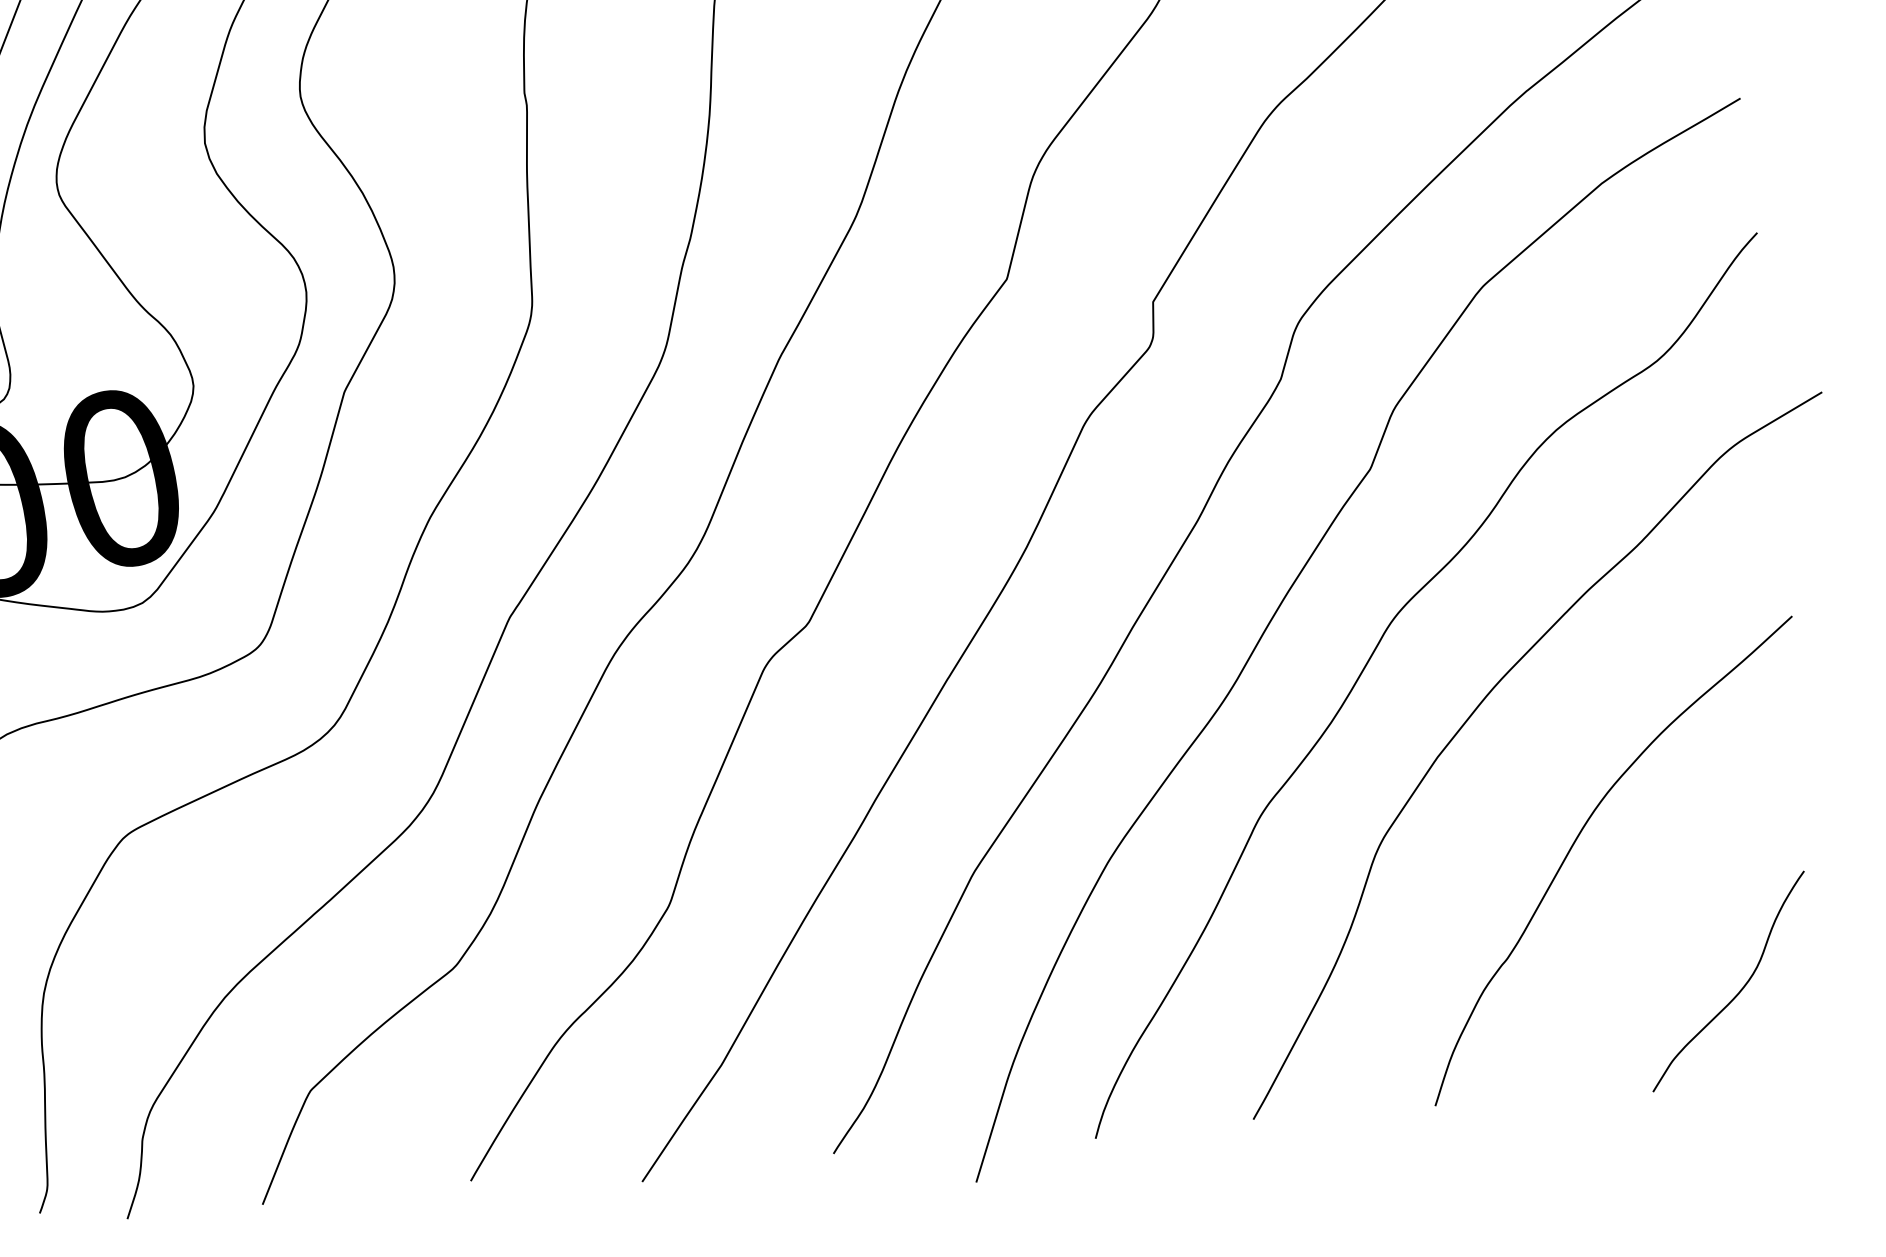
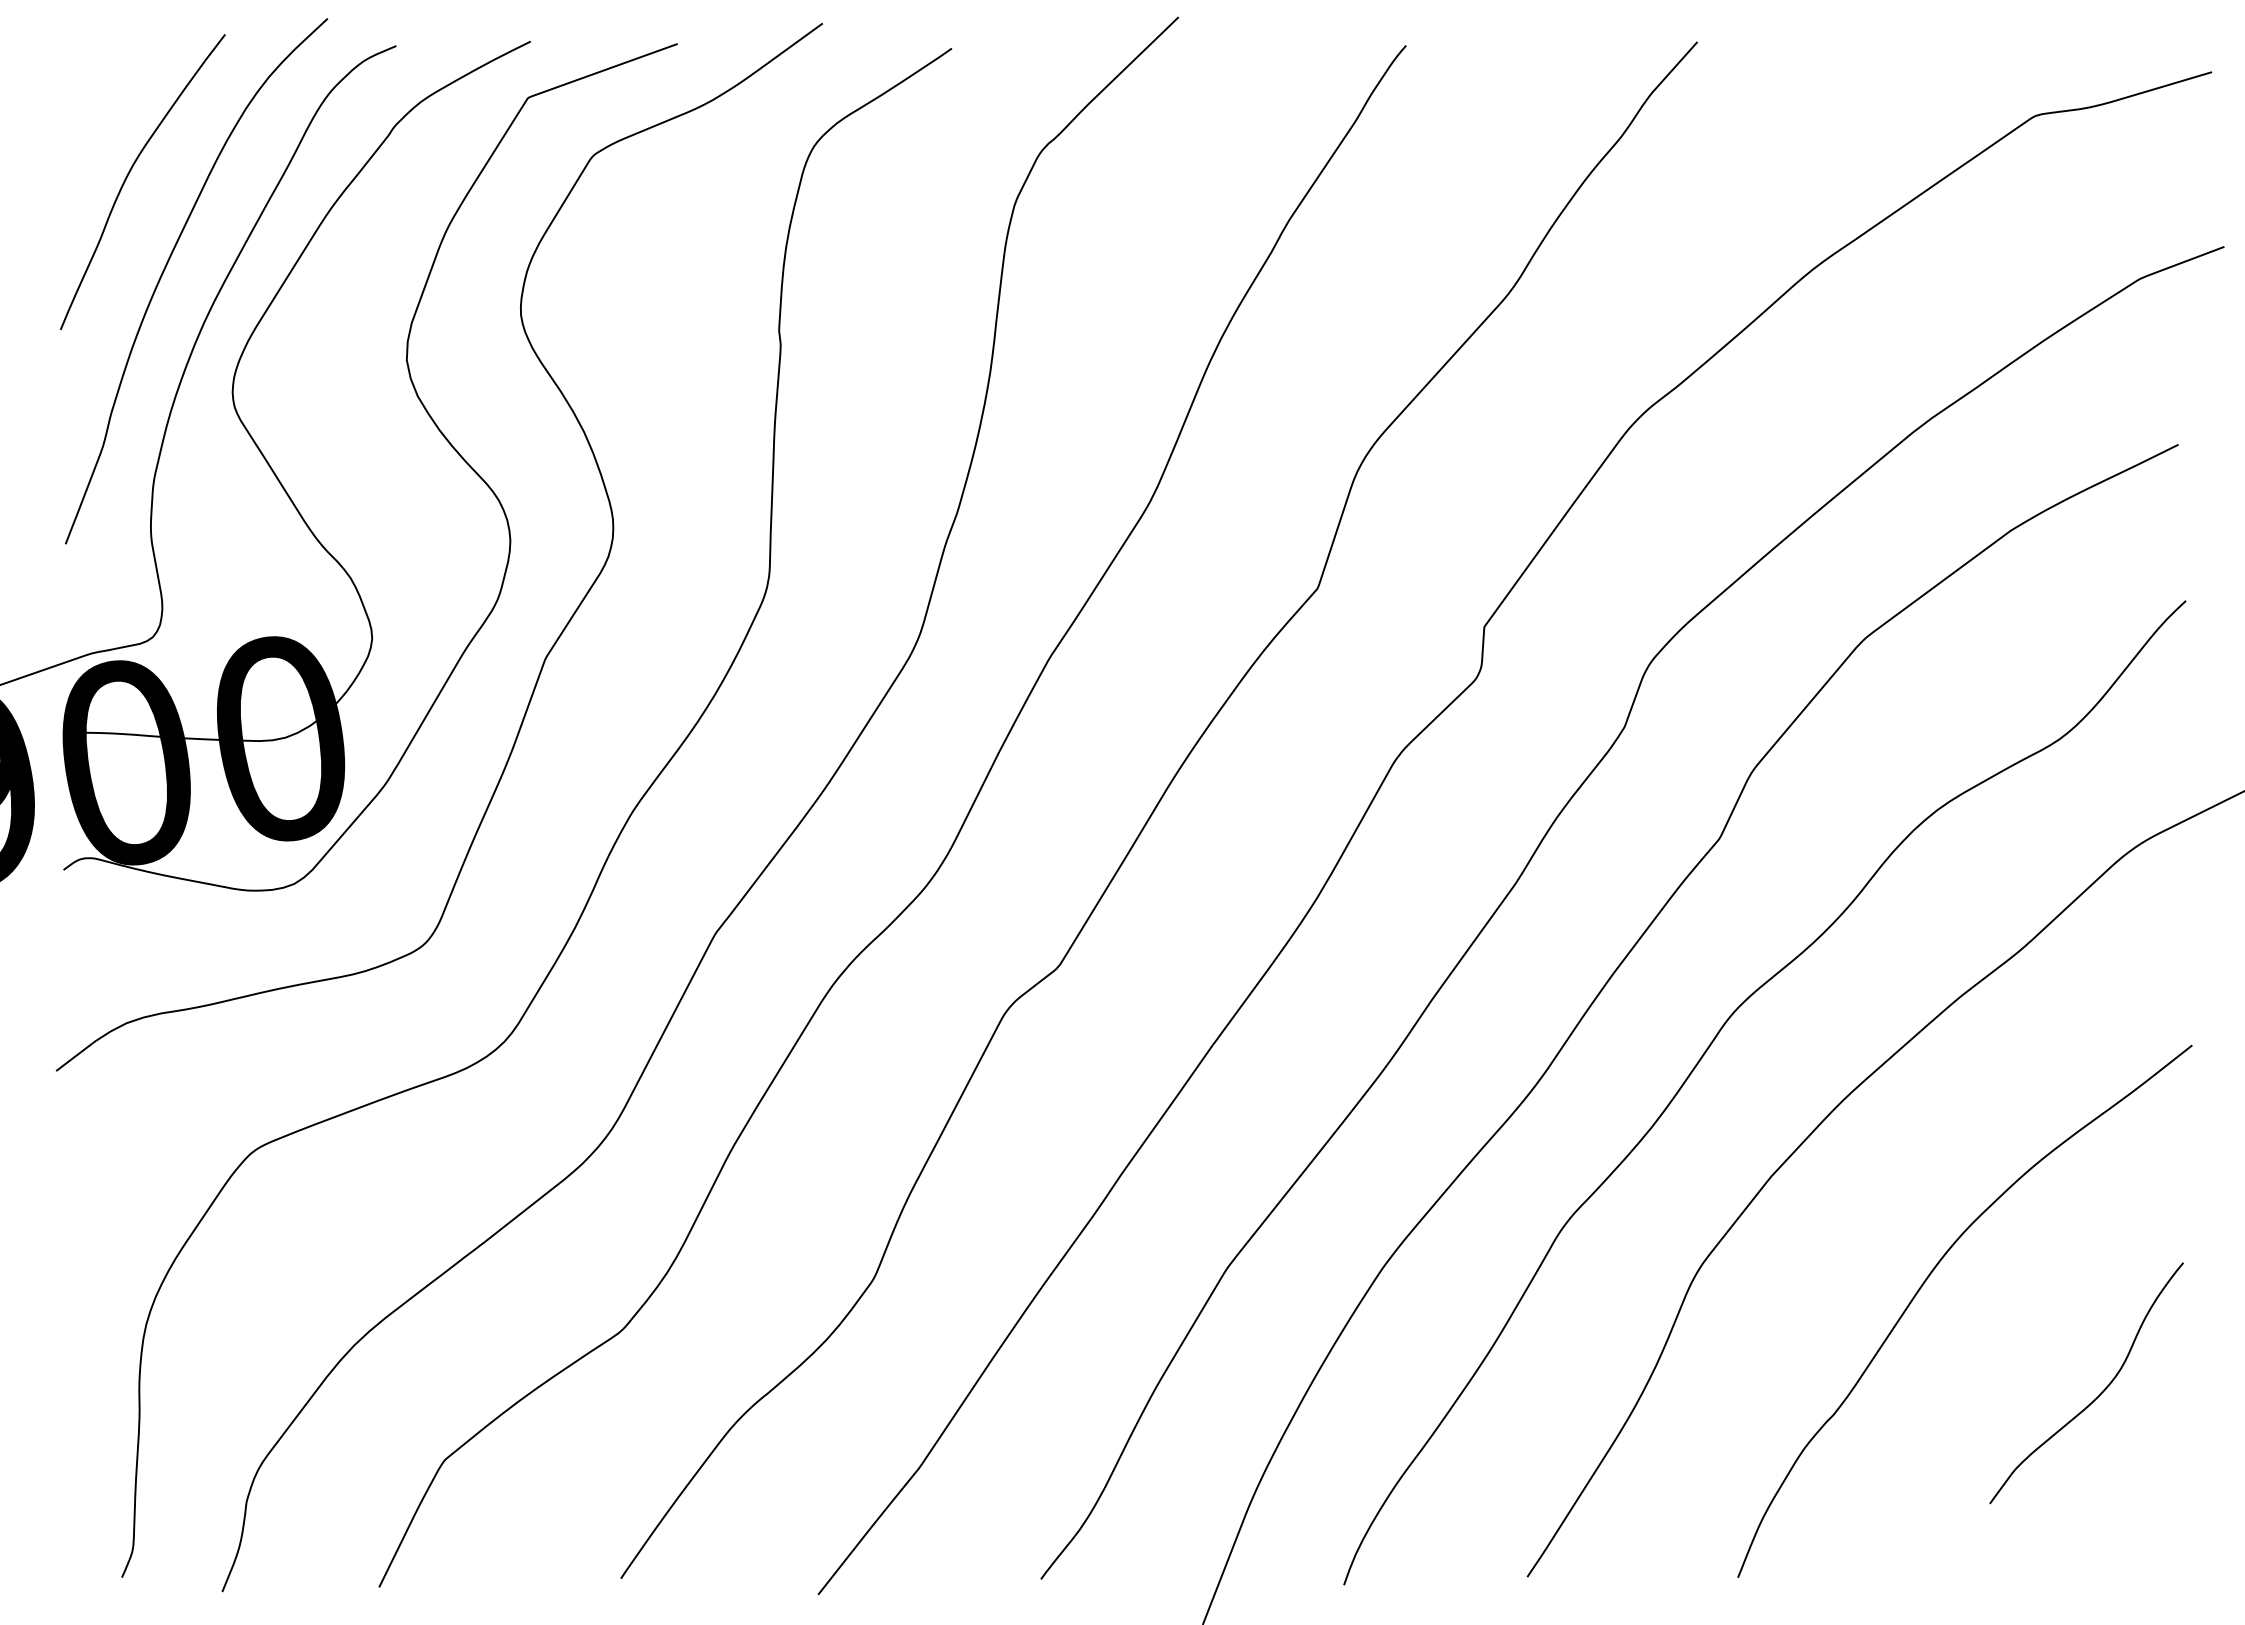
curve: (1739, 991) -> (2098, 1395), moved

